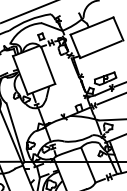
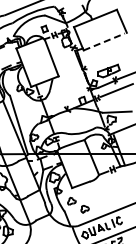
line: (101, 49) -> (104, 41), solid -> dashed

